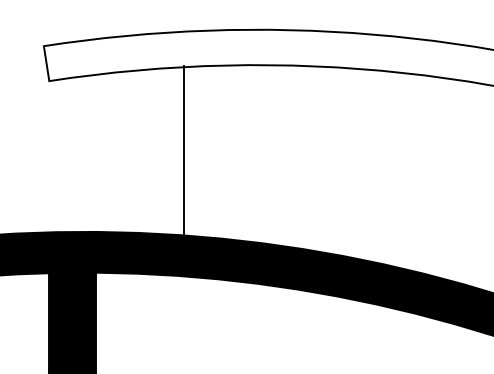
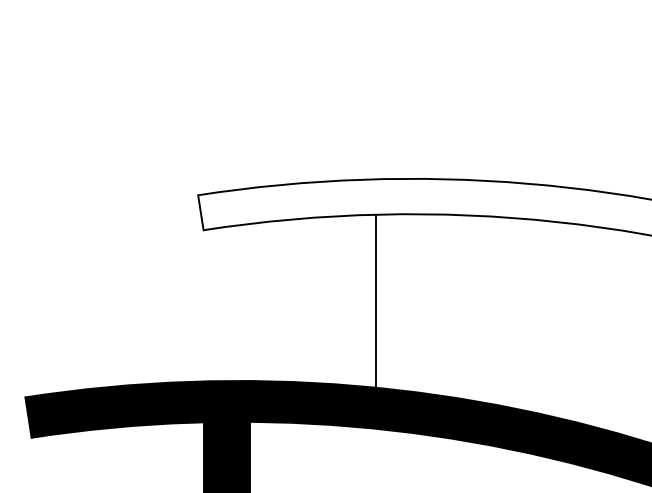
line: (184, 151) -> (376, 300), moved

